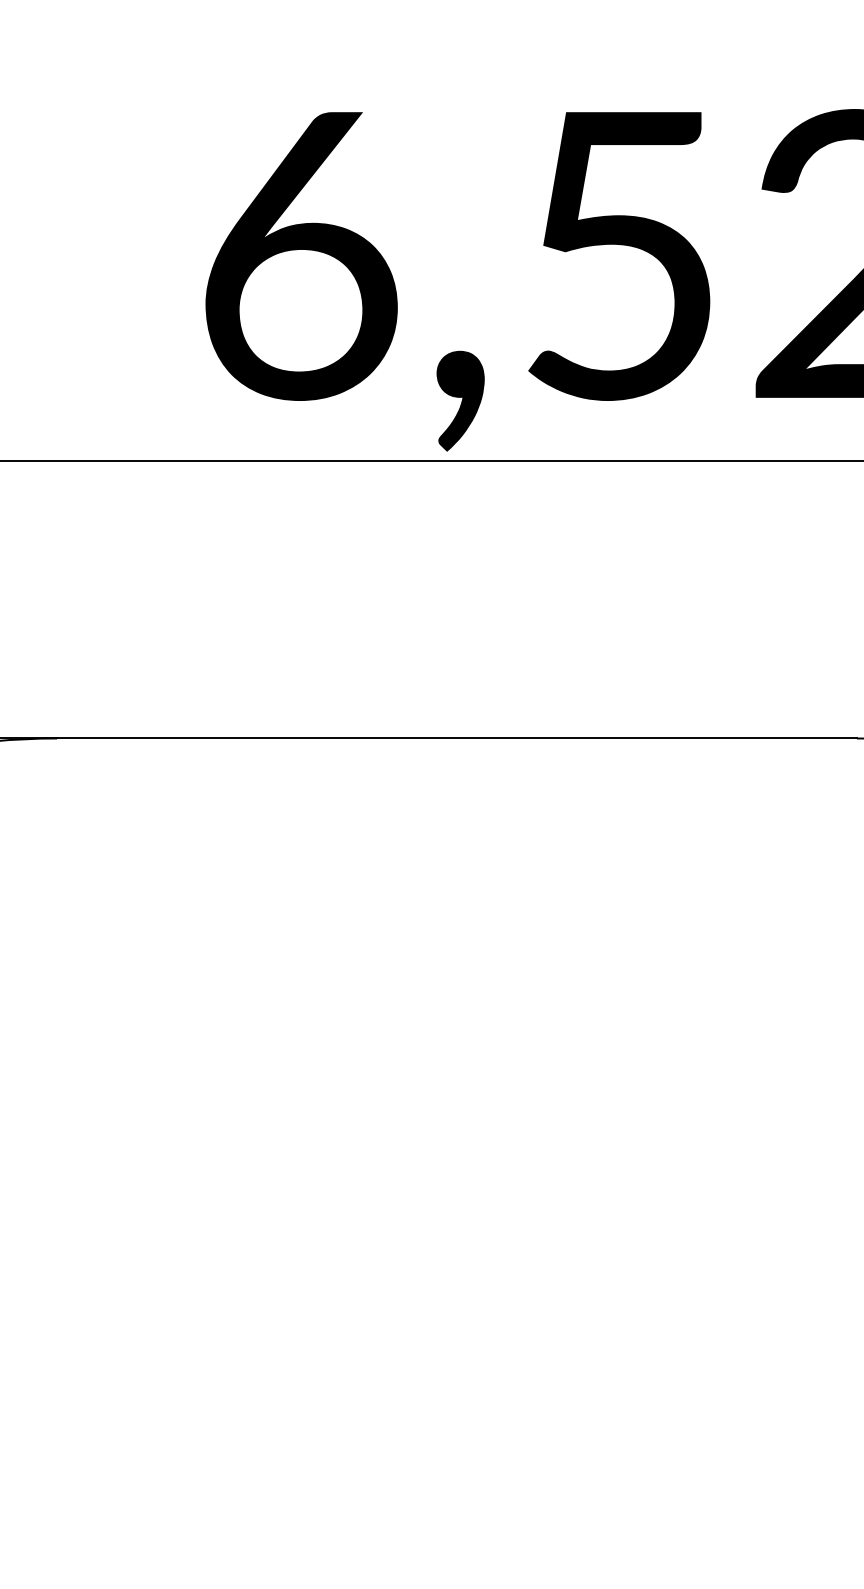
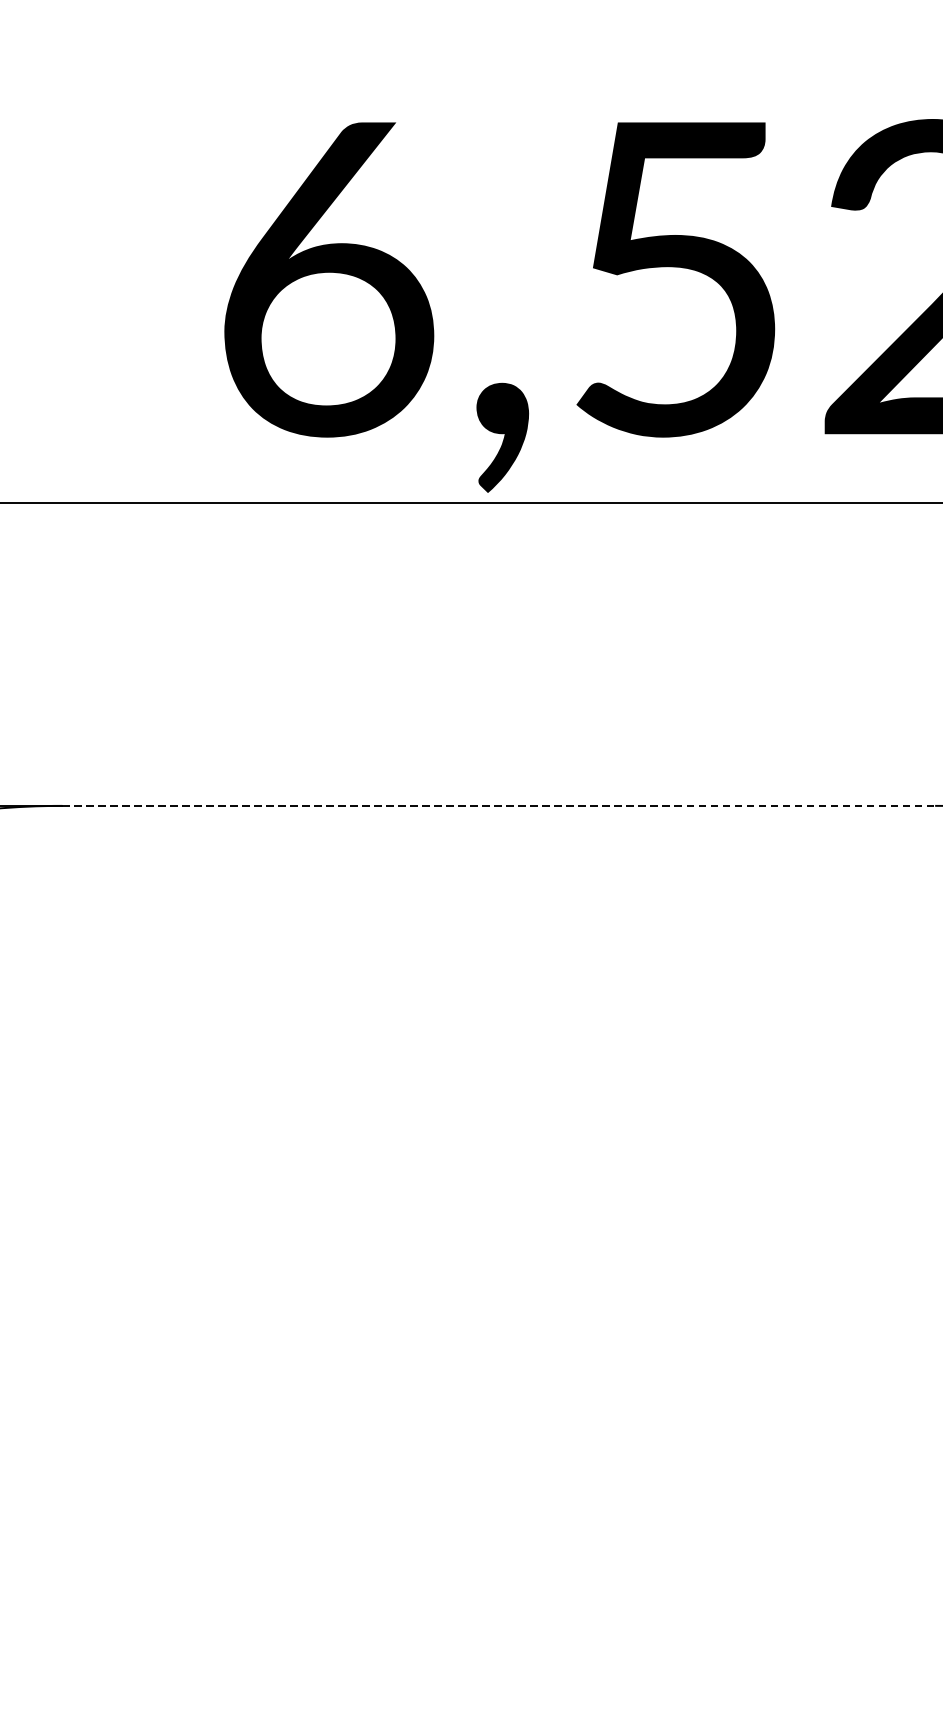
line: (456, 738) -> (498, 805), solid -> dashed

